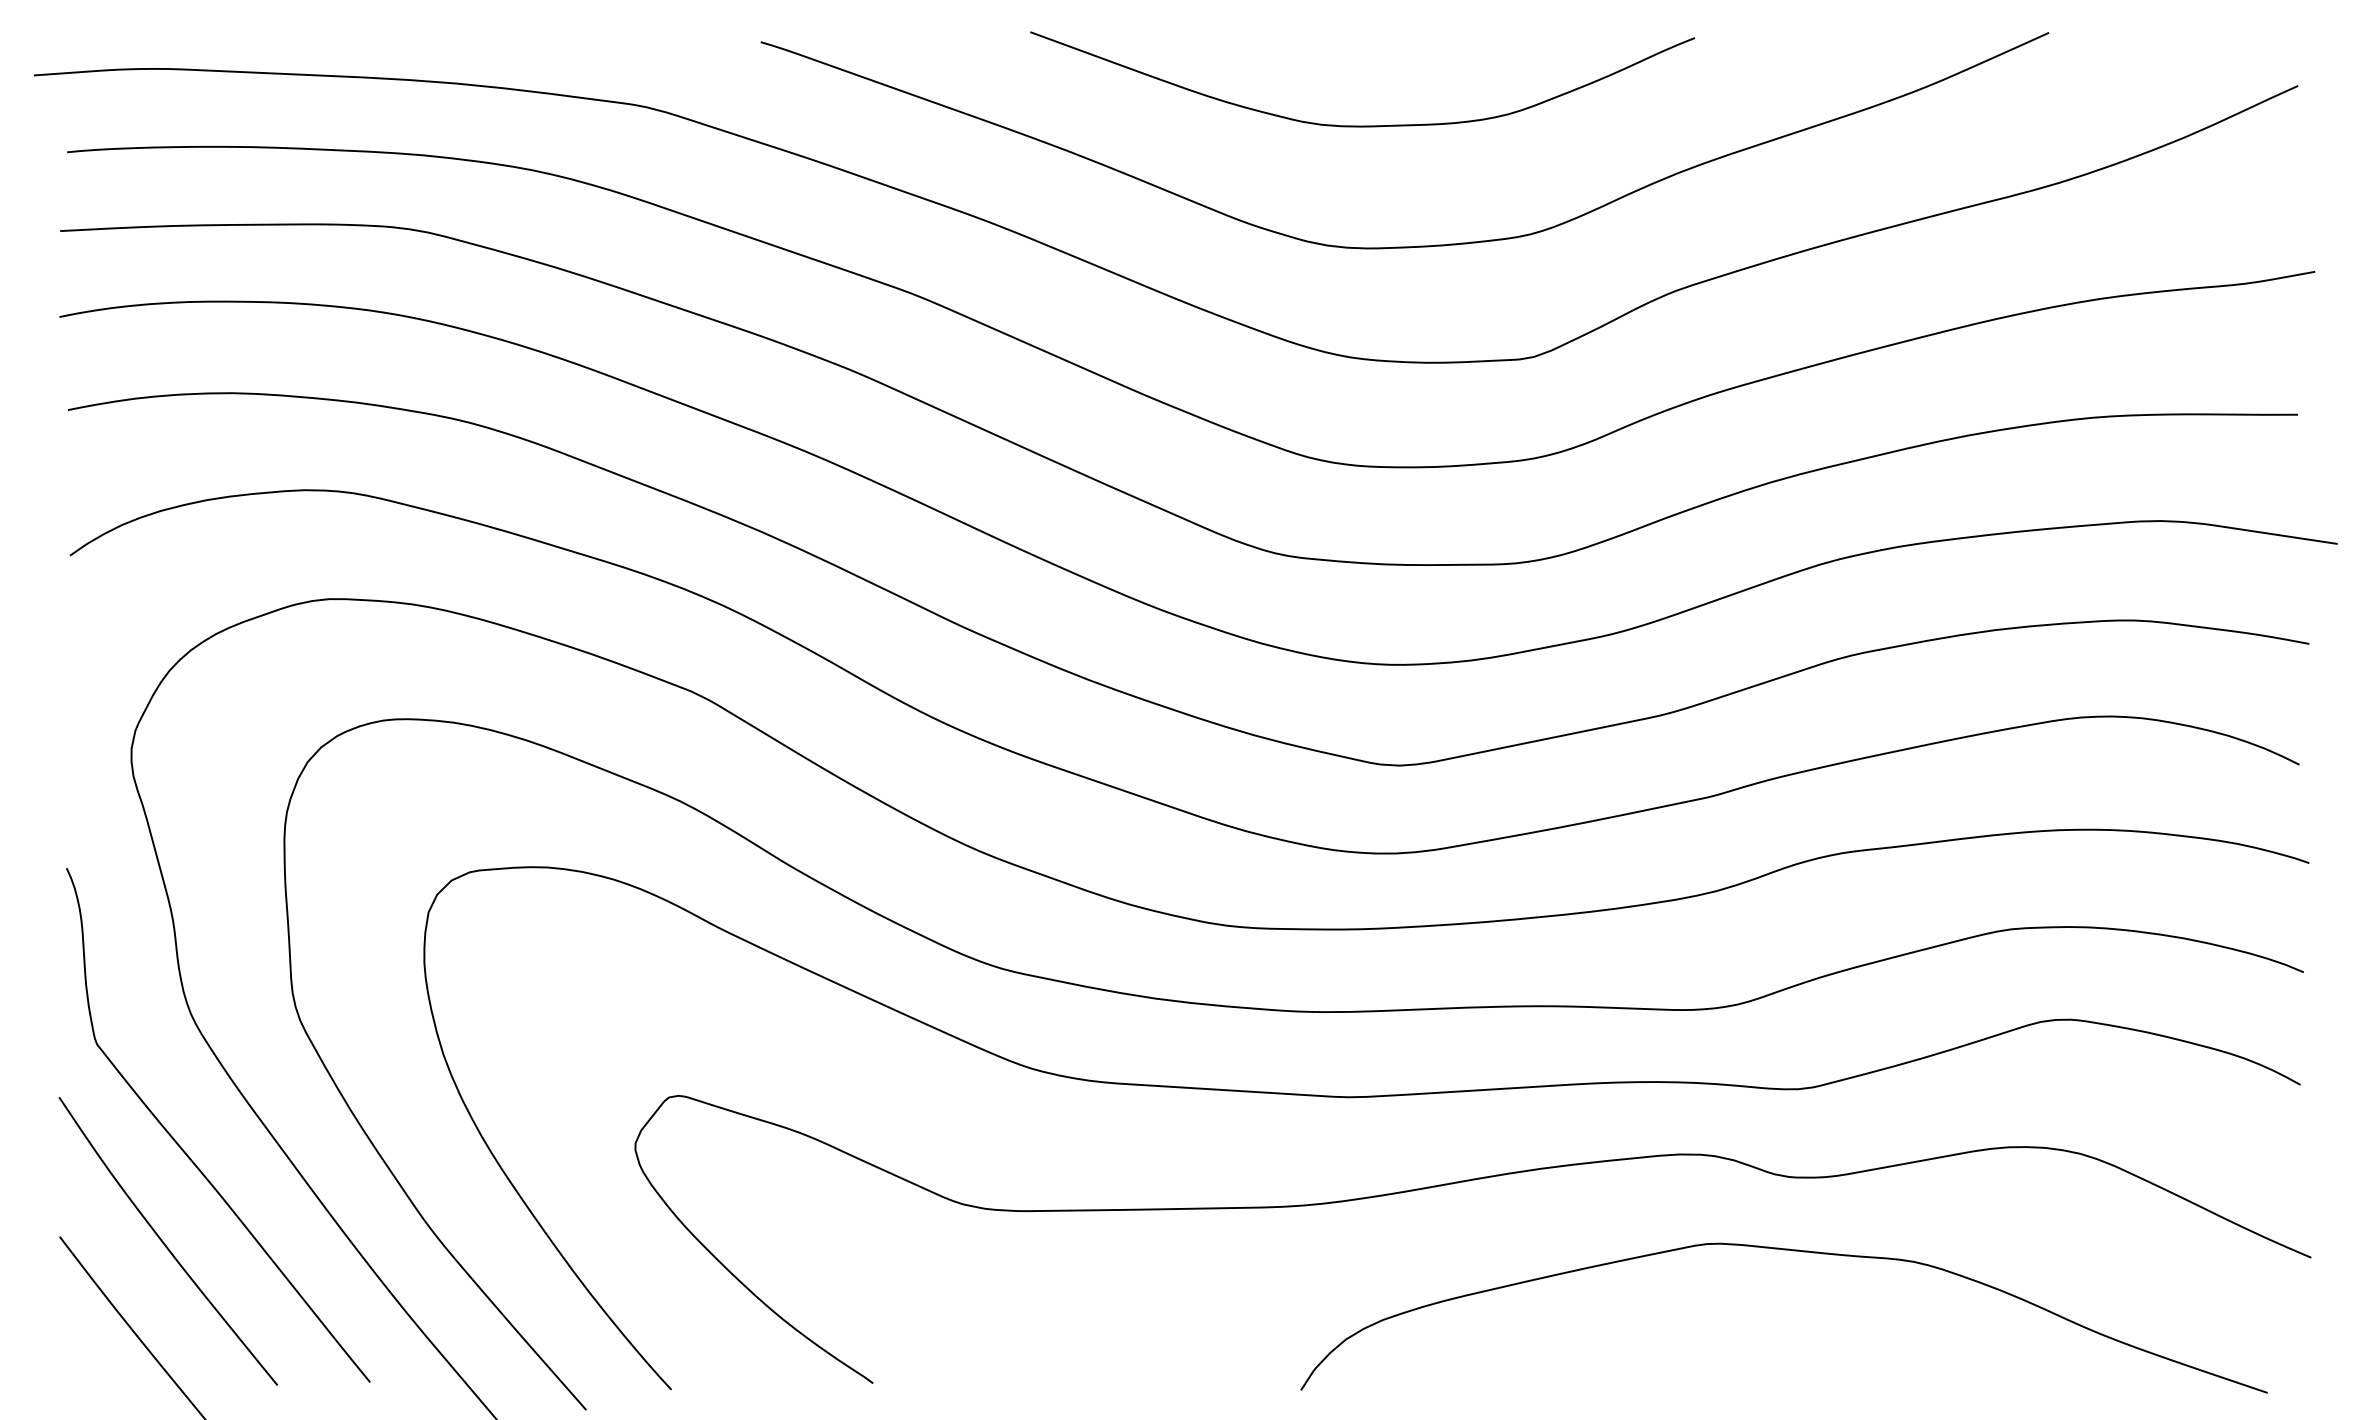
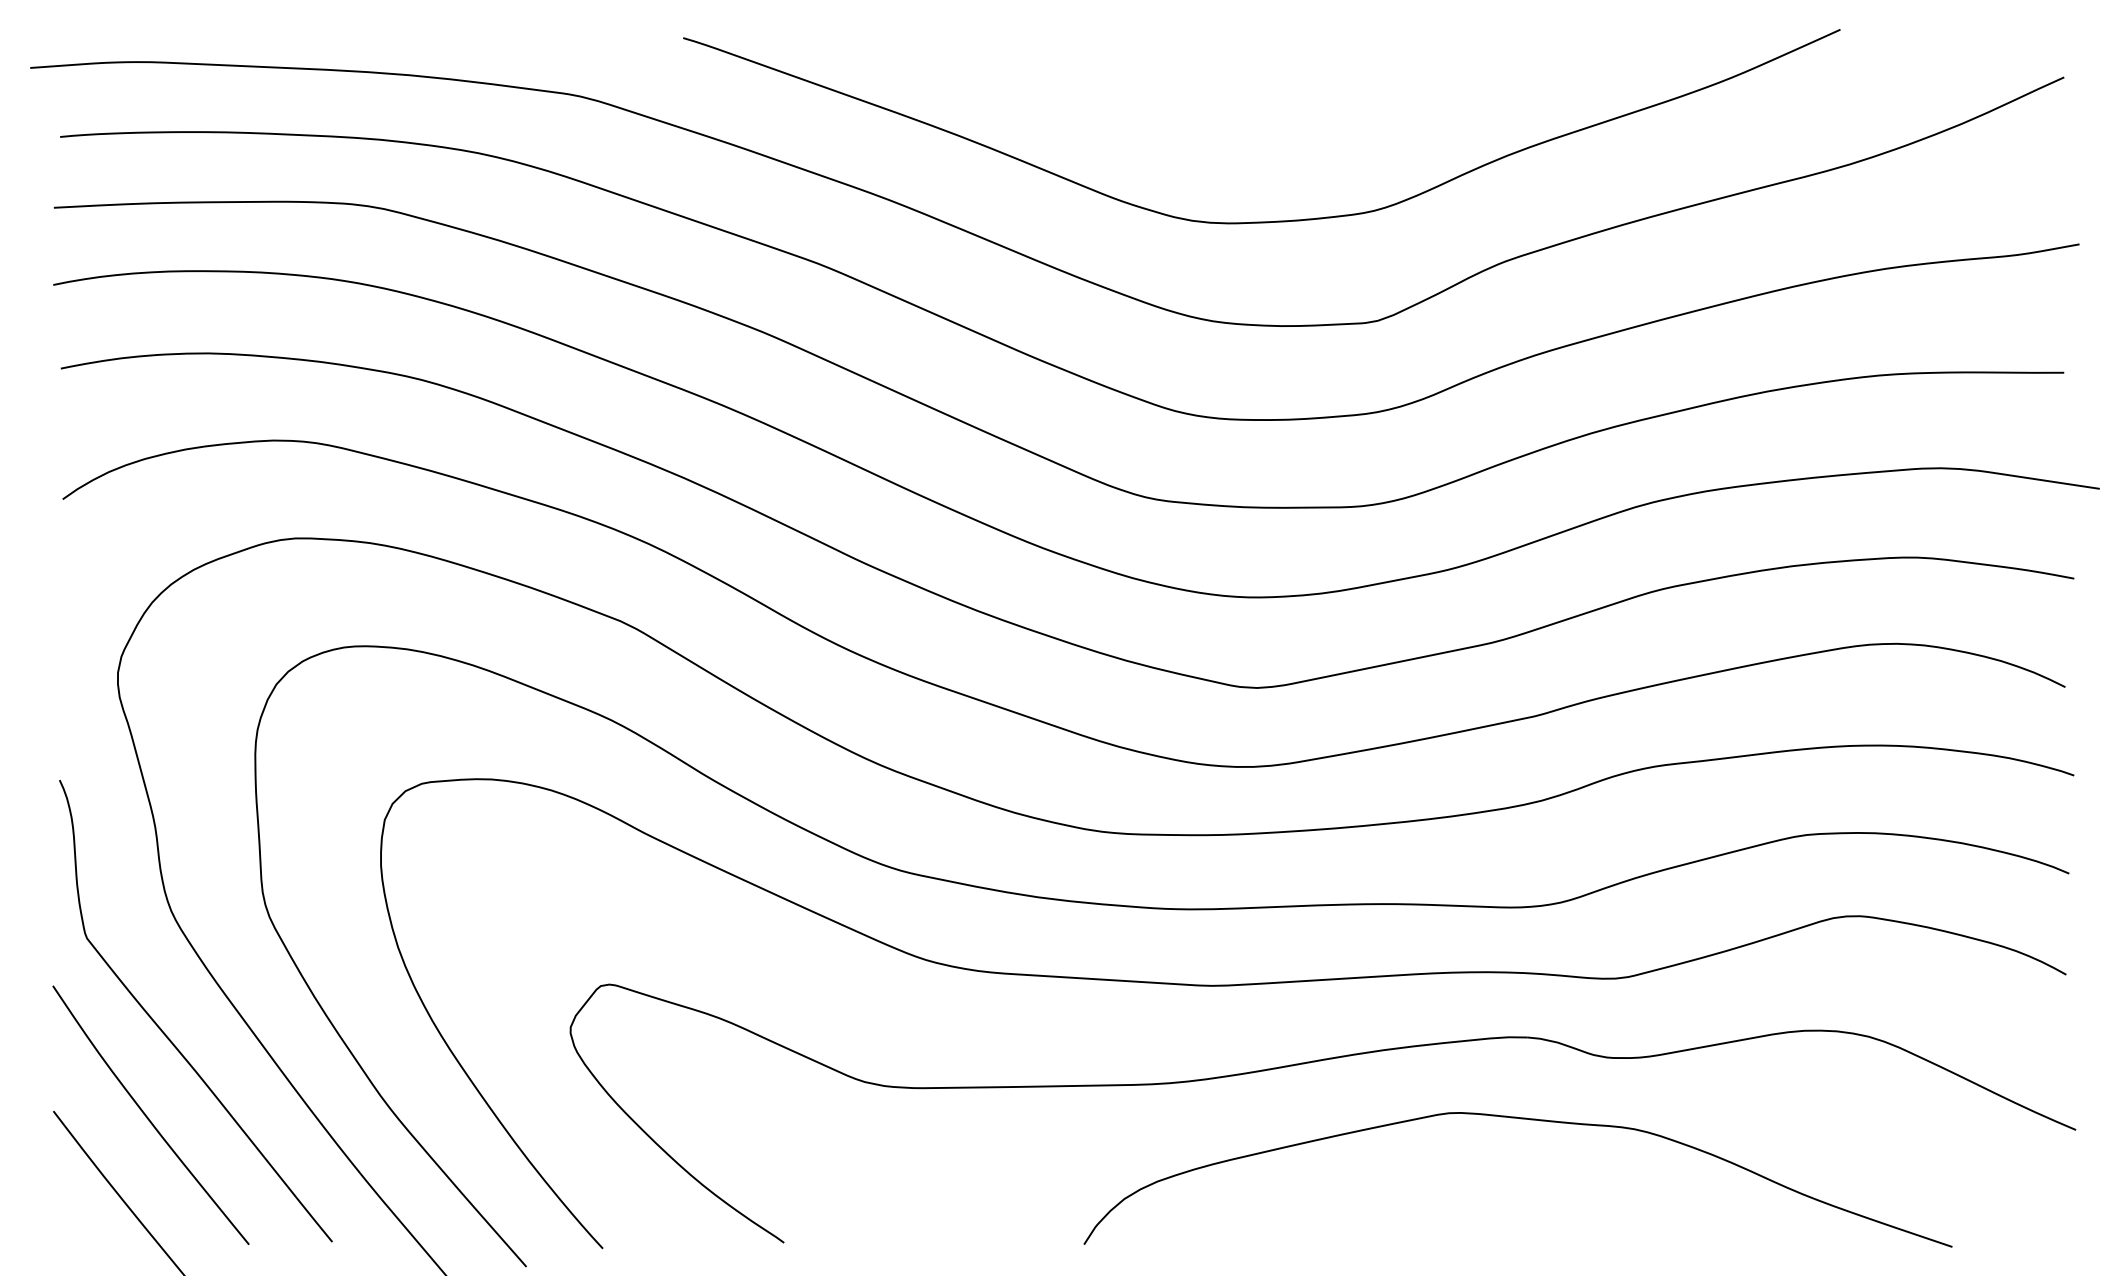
curve: (1362, 125) -> (1223, 112), removed
curve: (1793, 1251) -> (1526, 1119), moved

